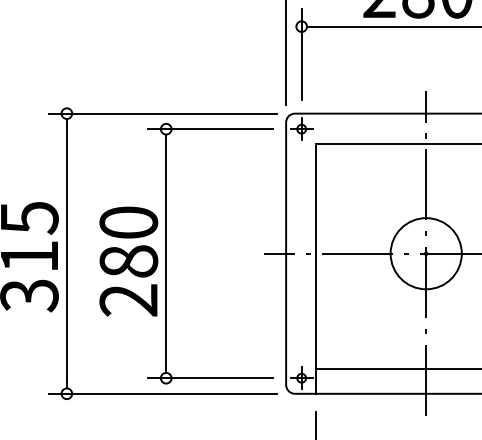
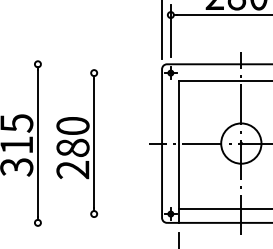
line: (163, 114) -> (92, 64), removed
line: (210, 129) -> (119, 73), removed
line: (210, 378) -> (119, 214), removed
line: (163, 393) -> (92, 222), removed

